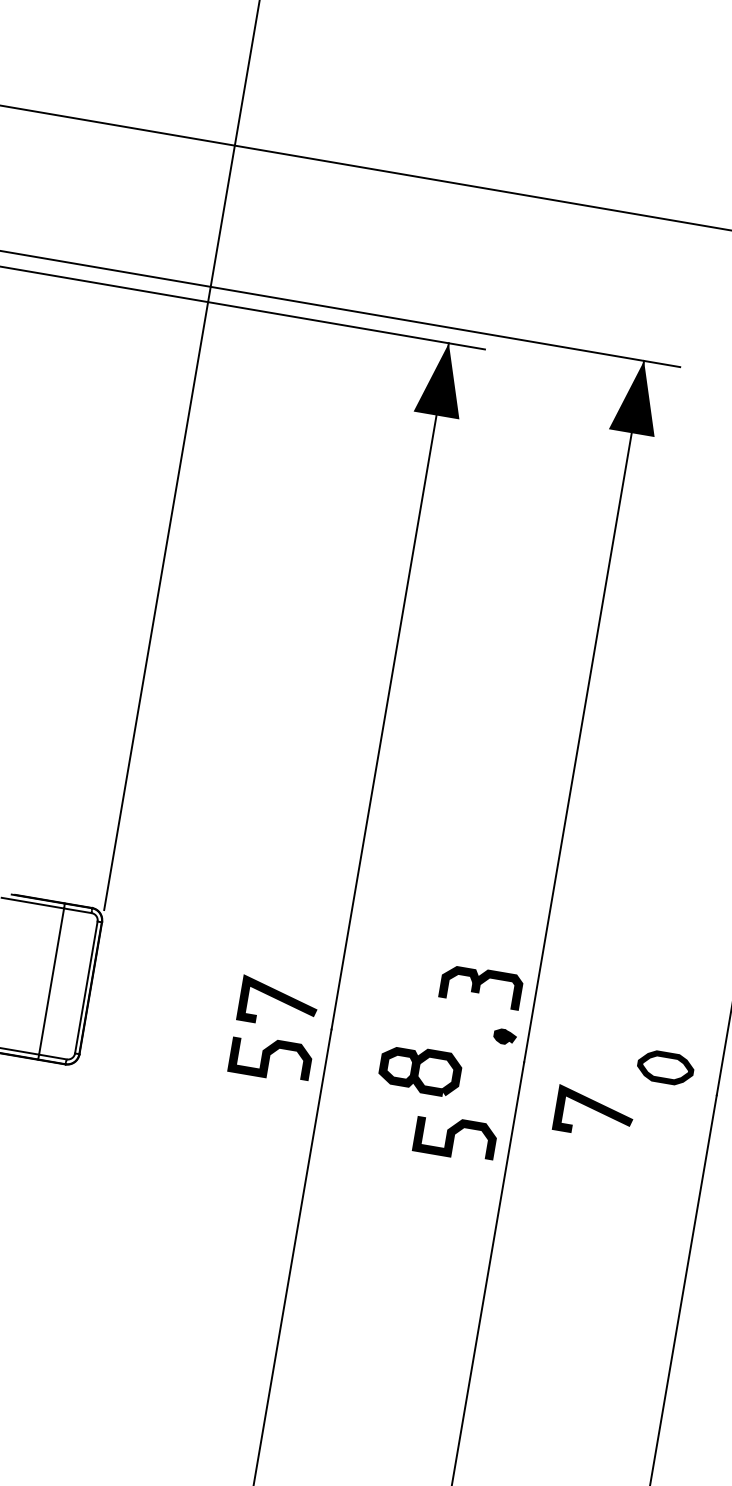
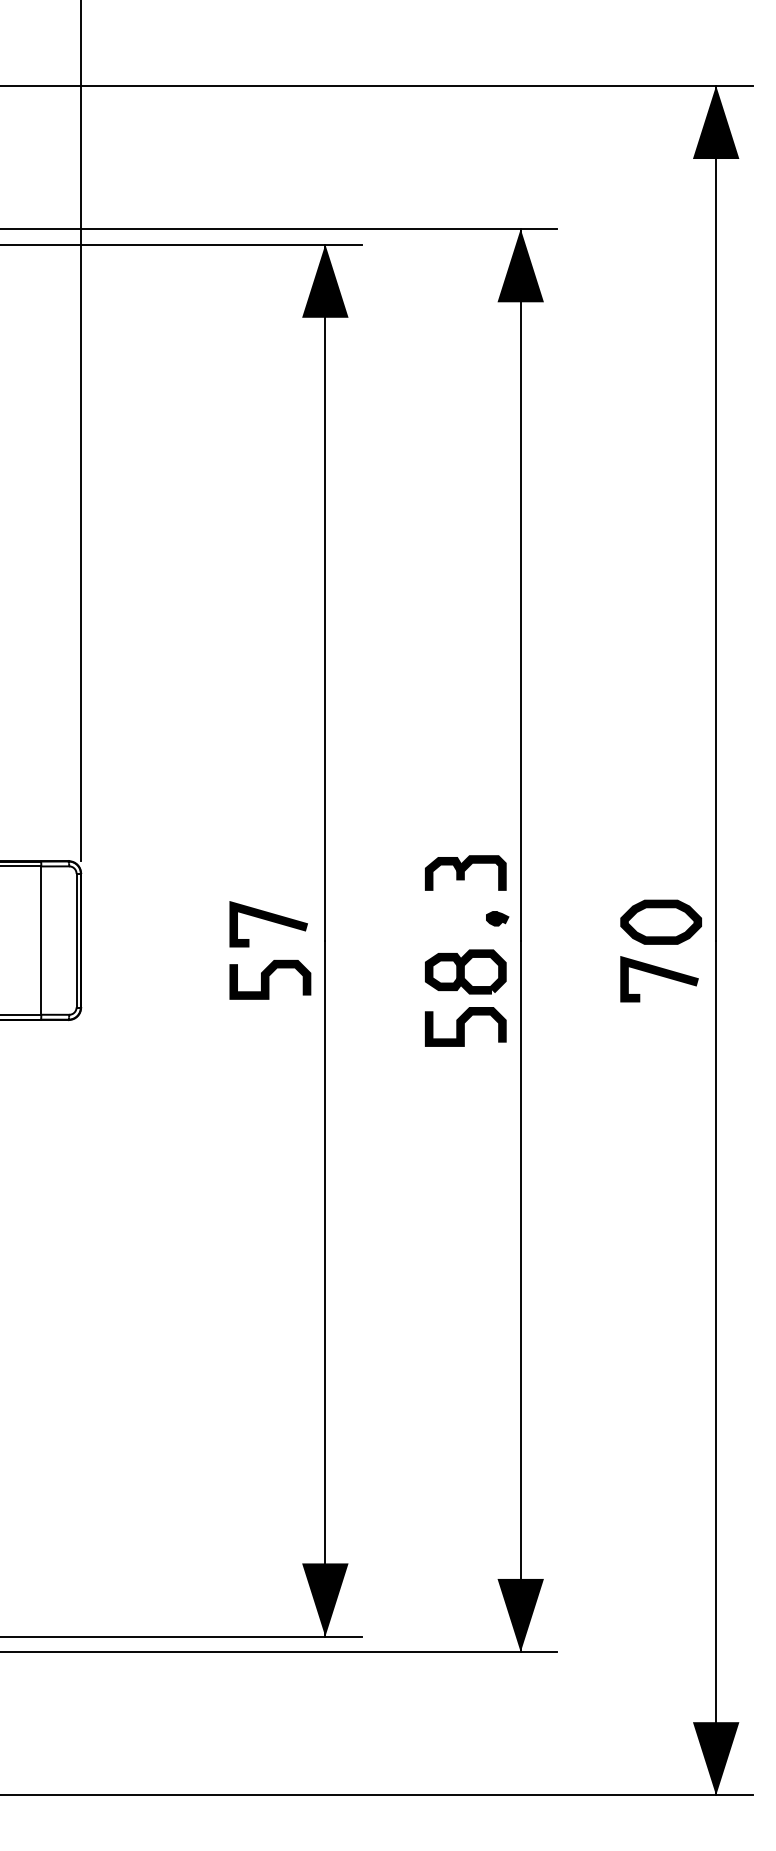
part: (665, 1067) -> (660, 921), size x1.43
part: (420, 1069) -> (465, 971), moved
line: (595, 1111) -> (660, 976), moved

